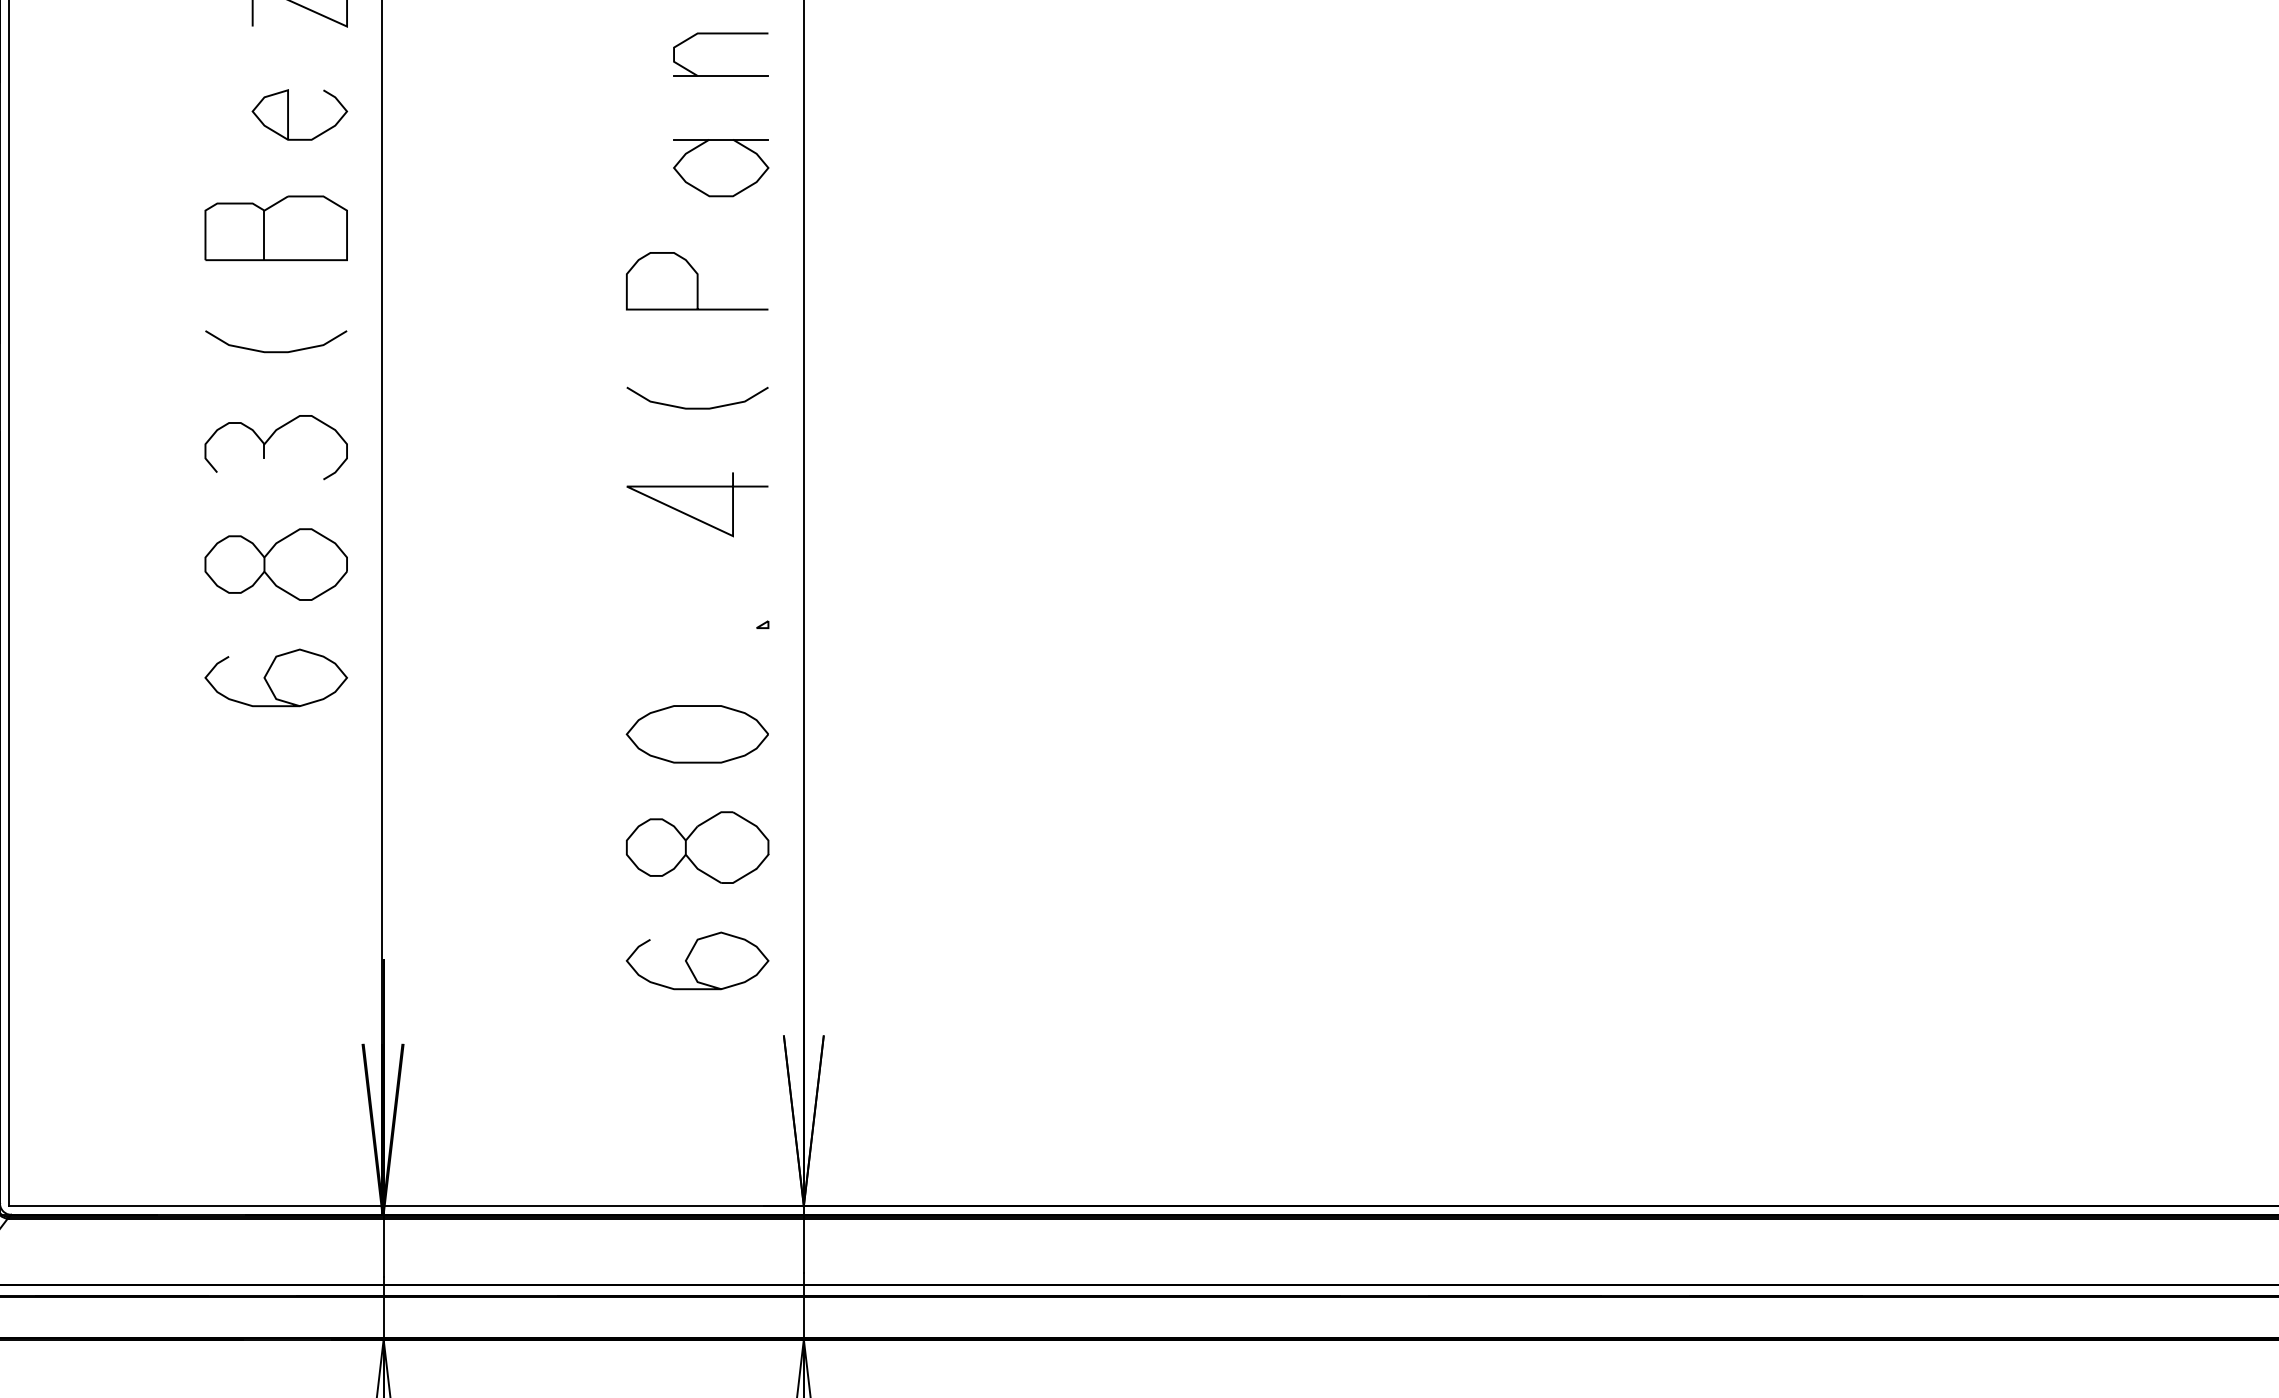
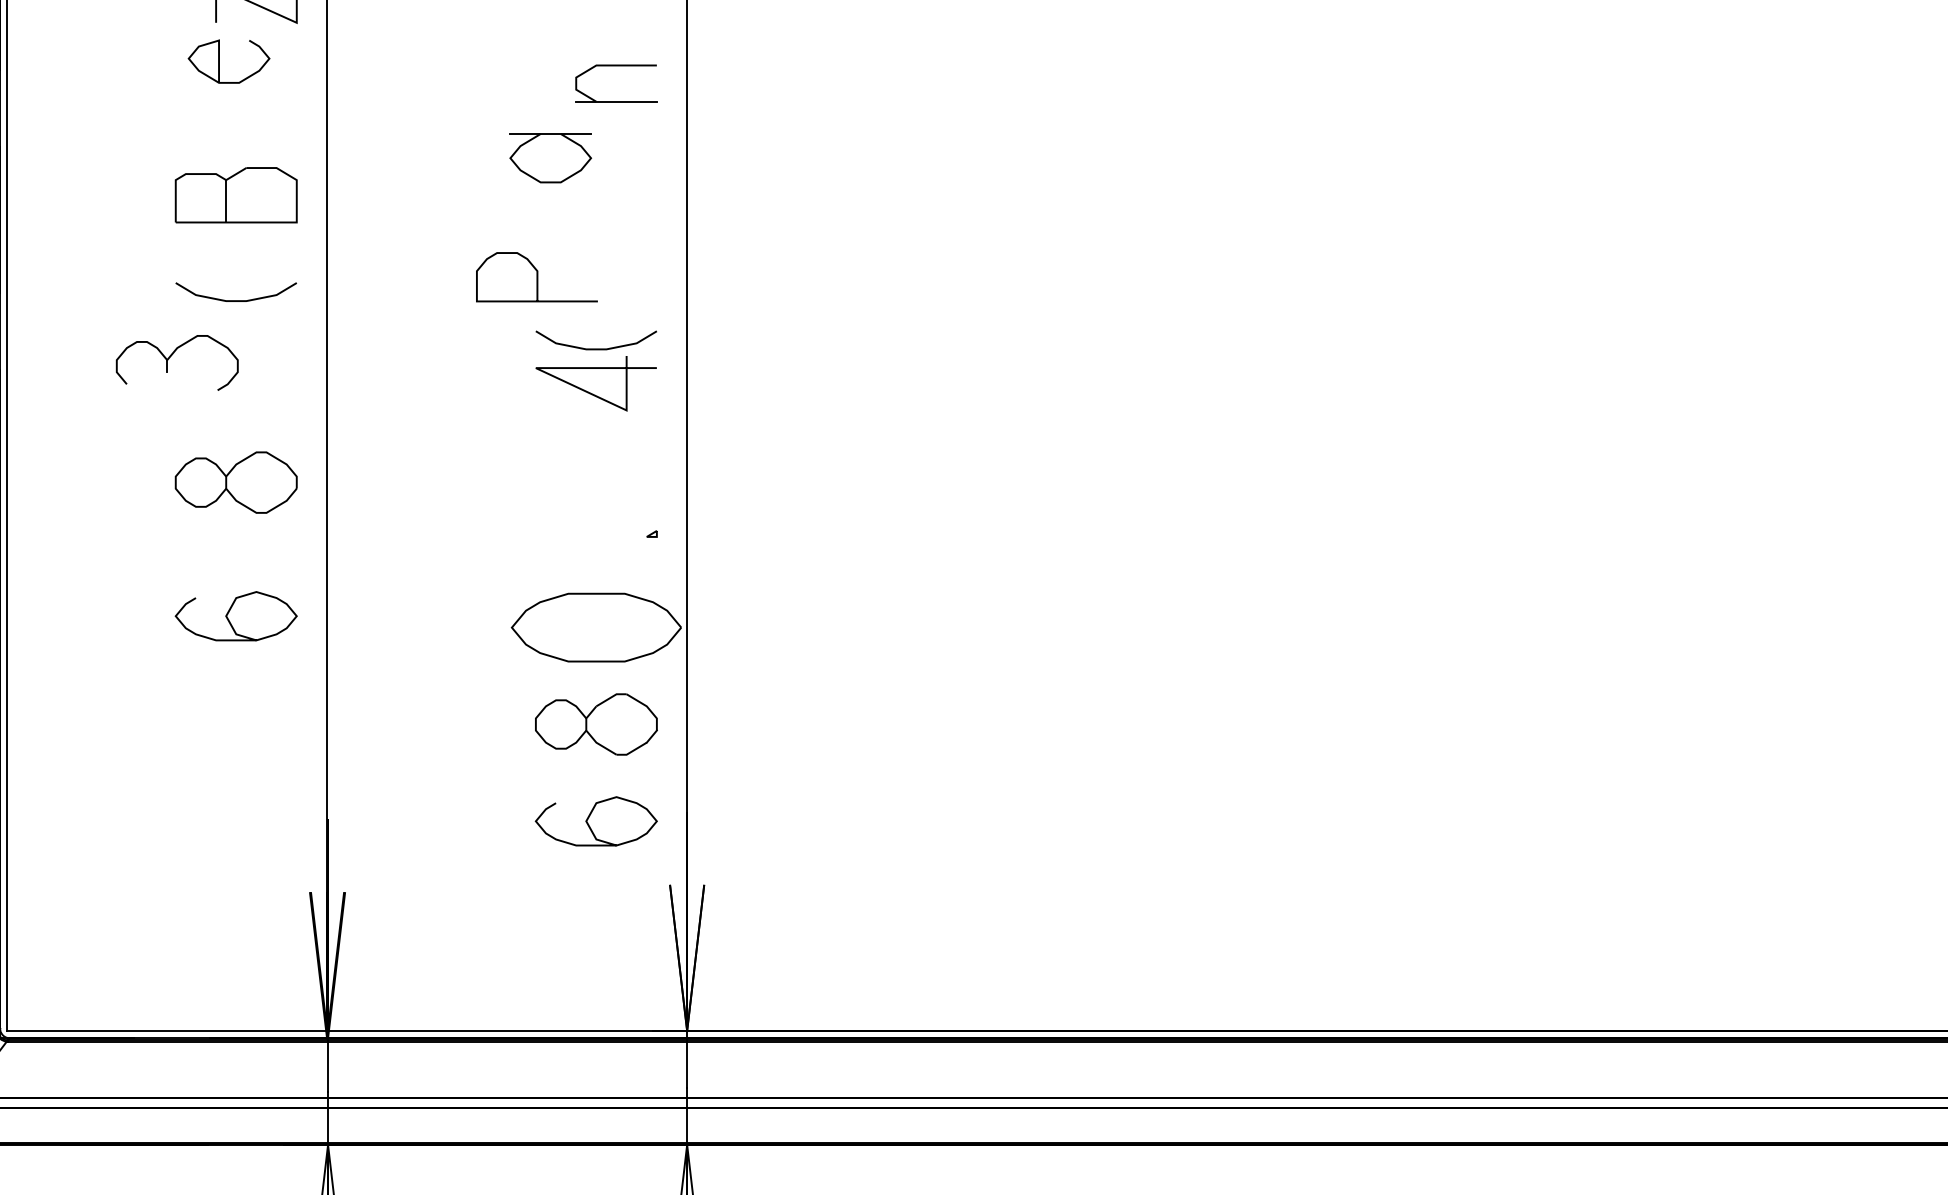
part: (720, 34) -> (615, 66), moved
curve: (288, 114) -> (219, 61), moved
part: (721, 168) -> (550, 158), moved
curve: (697, 281) -> (537, 277), moved
part: (267, 442) -> (169, 358), moved
line: (691, 515) -> (591, 392), moved
curve: (269, 671) -> (230, 610), moved
part: (696, 734) -> (595, 627), size x1.4

